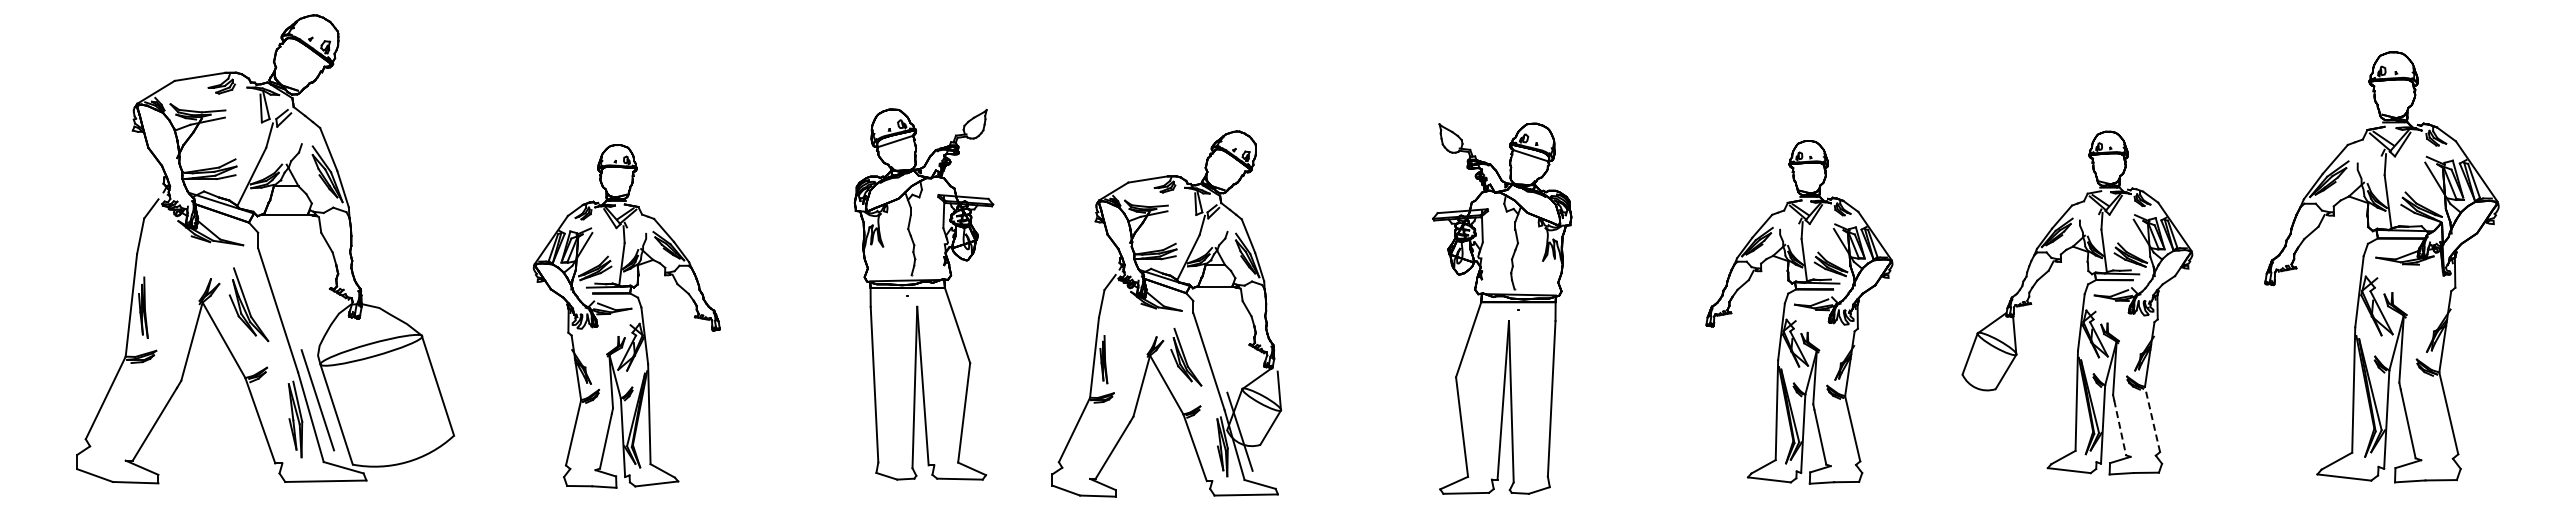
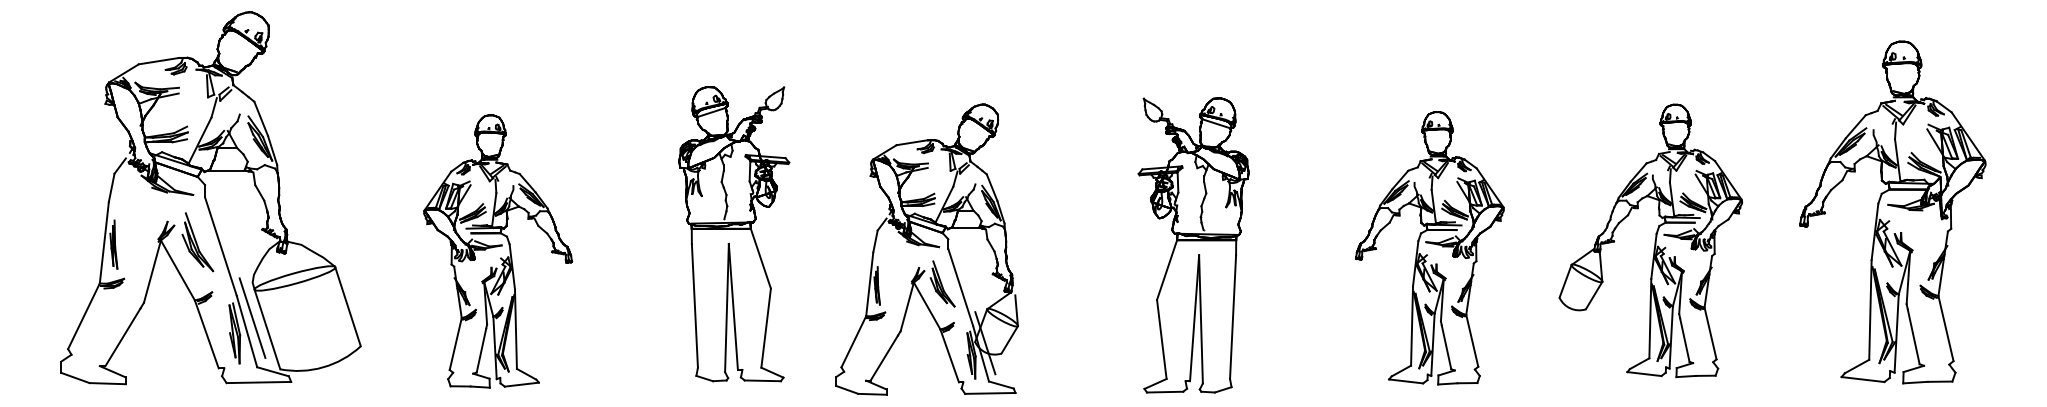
line: (2152, 419) -> (1710, 333), dashed -> solid
line: (2120, 428) -> (1685, 340), dashed -> solid

